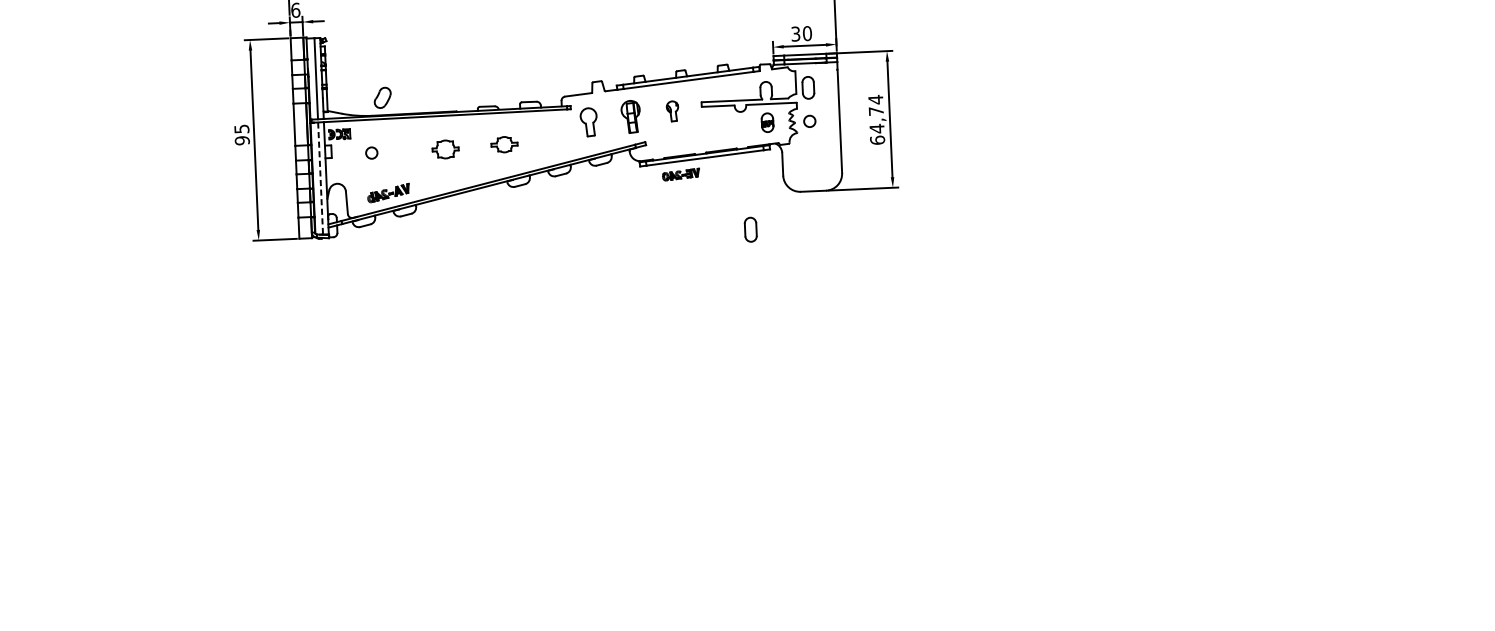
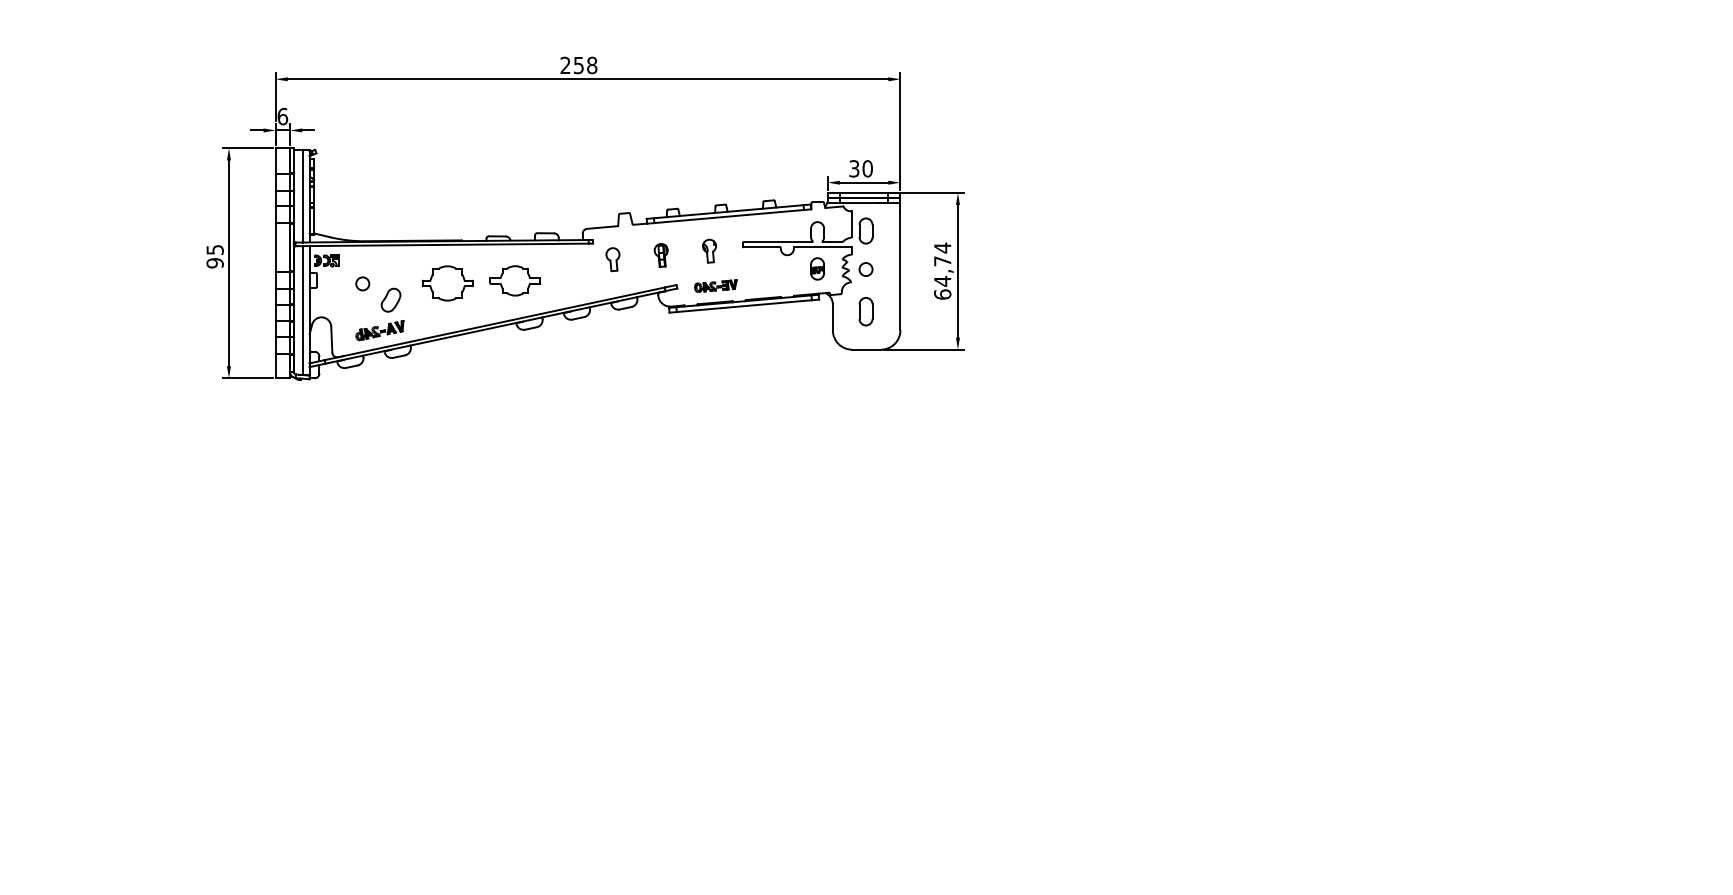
part: (382, 97) -> (390, 299), moved
part: (630, 117) -> (660, 255), size x0.62
part: (588, 122) -> (612, 259), size x0.71
part: (503, 144) -> (514, 280), size x1.67
part: (445, 149) -> (447, 283), size x1.67
part: (680, 174) -> (715, 285), moved
line: (320, 178) -> (302, 310), dashed -> solid
part: (750, 229) -> (865, 311), moved

